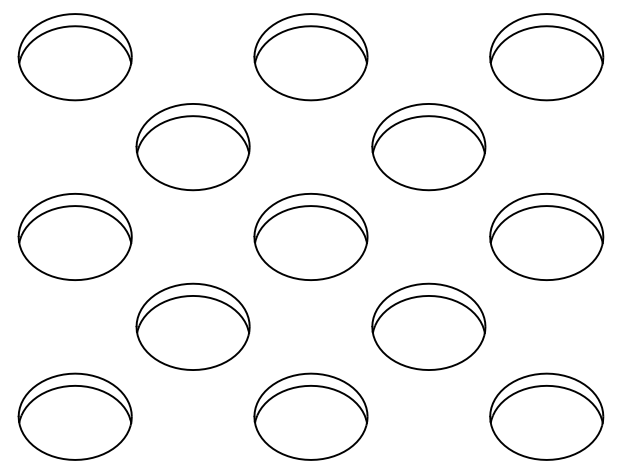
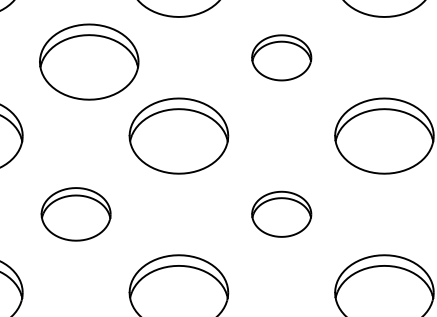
part: (192, 147) -> (88, 62), moved
part: (428, 147) -> (281, 58), size x0.6
part: (192, 326) -> (75, 214), size x0.7
part: (428, 326) -> (281, 214), size x0.6

